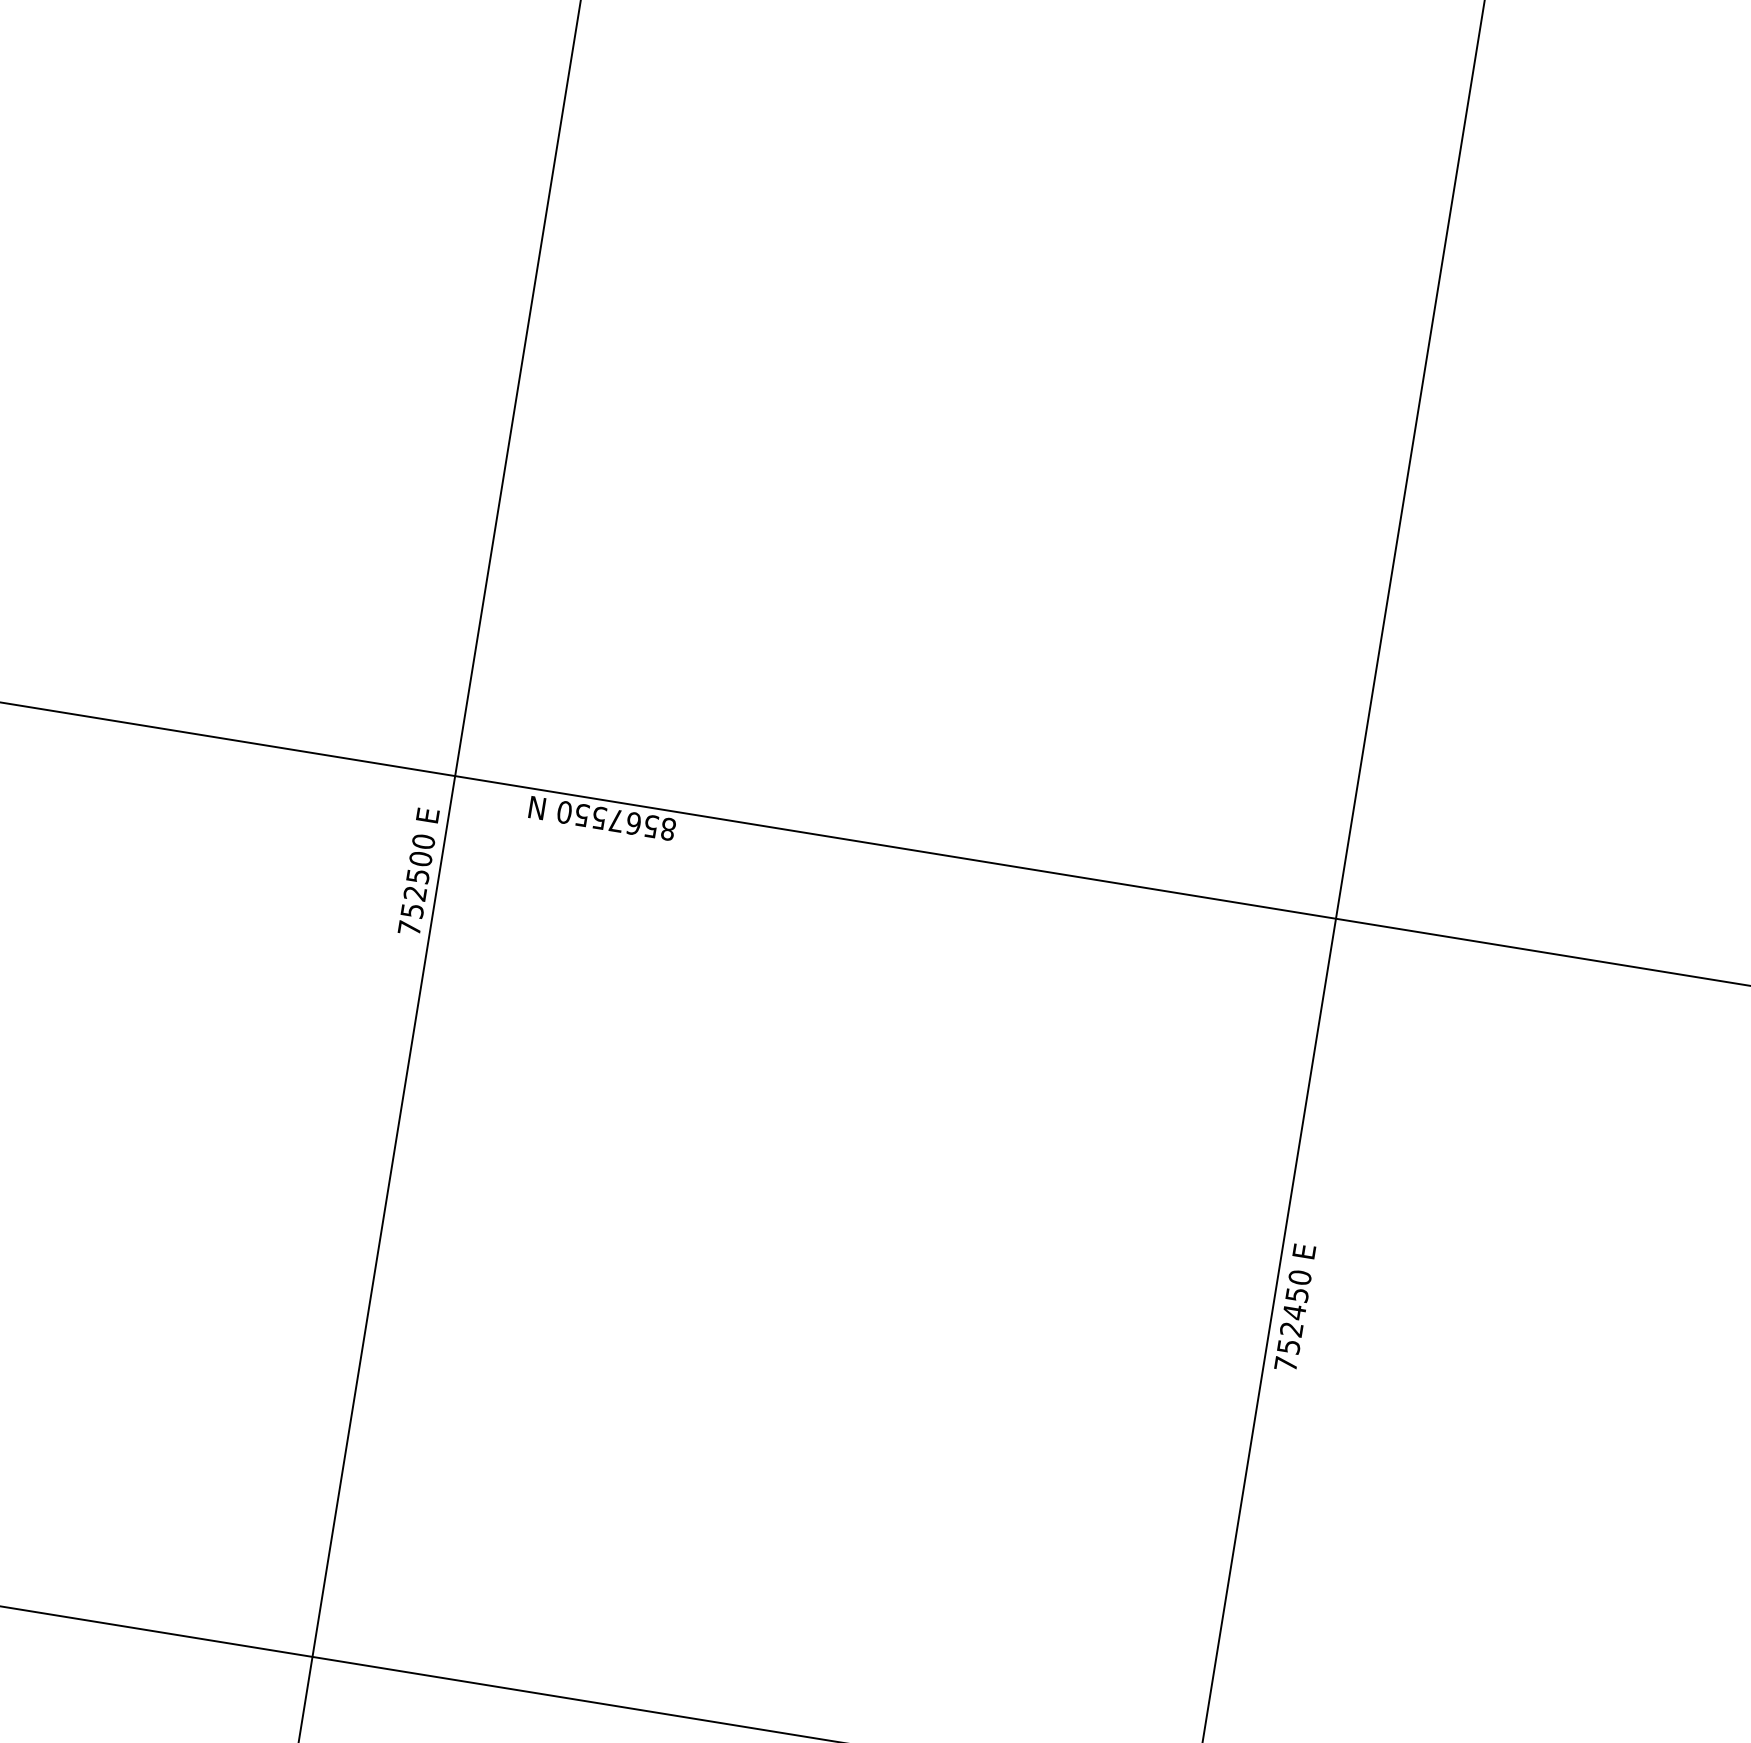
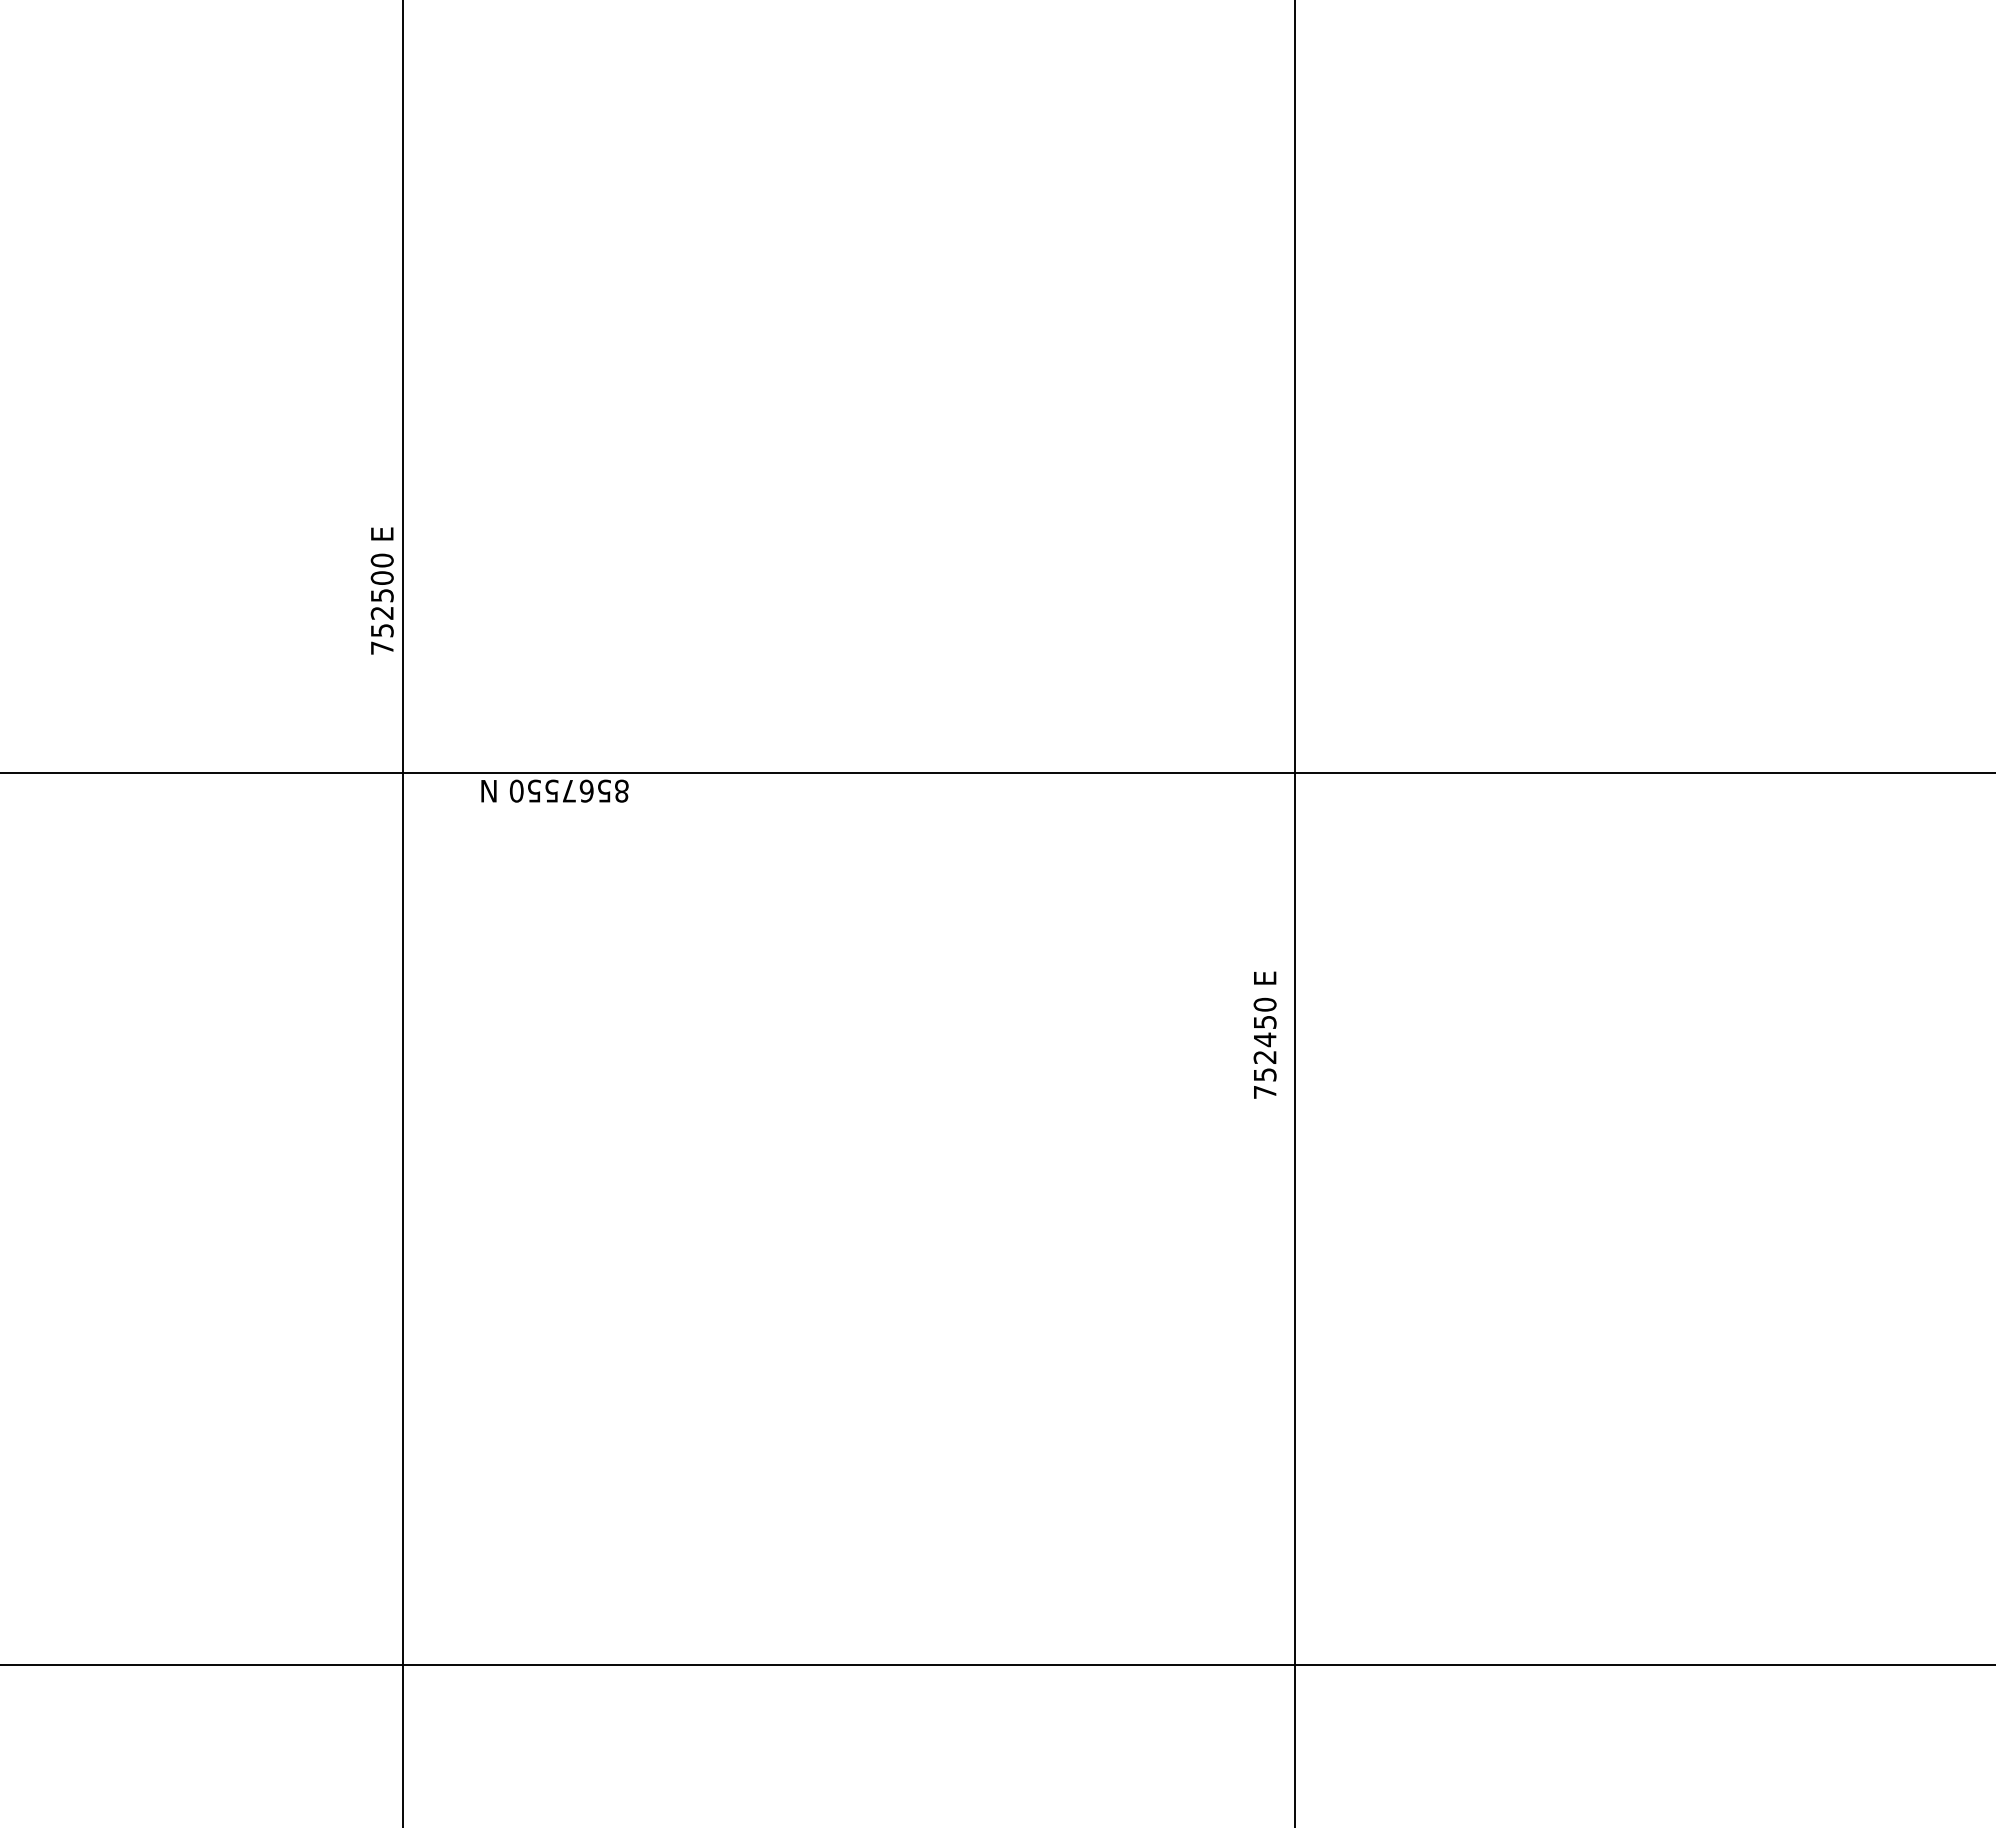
text: (418, 871) -> (381, 590), moved
text: (1294, 1306) -> (1264, 1034), moved

